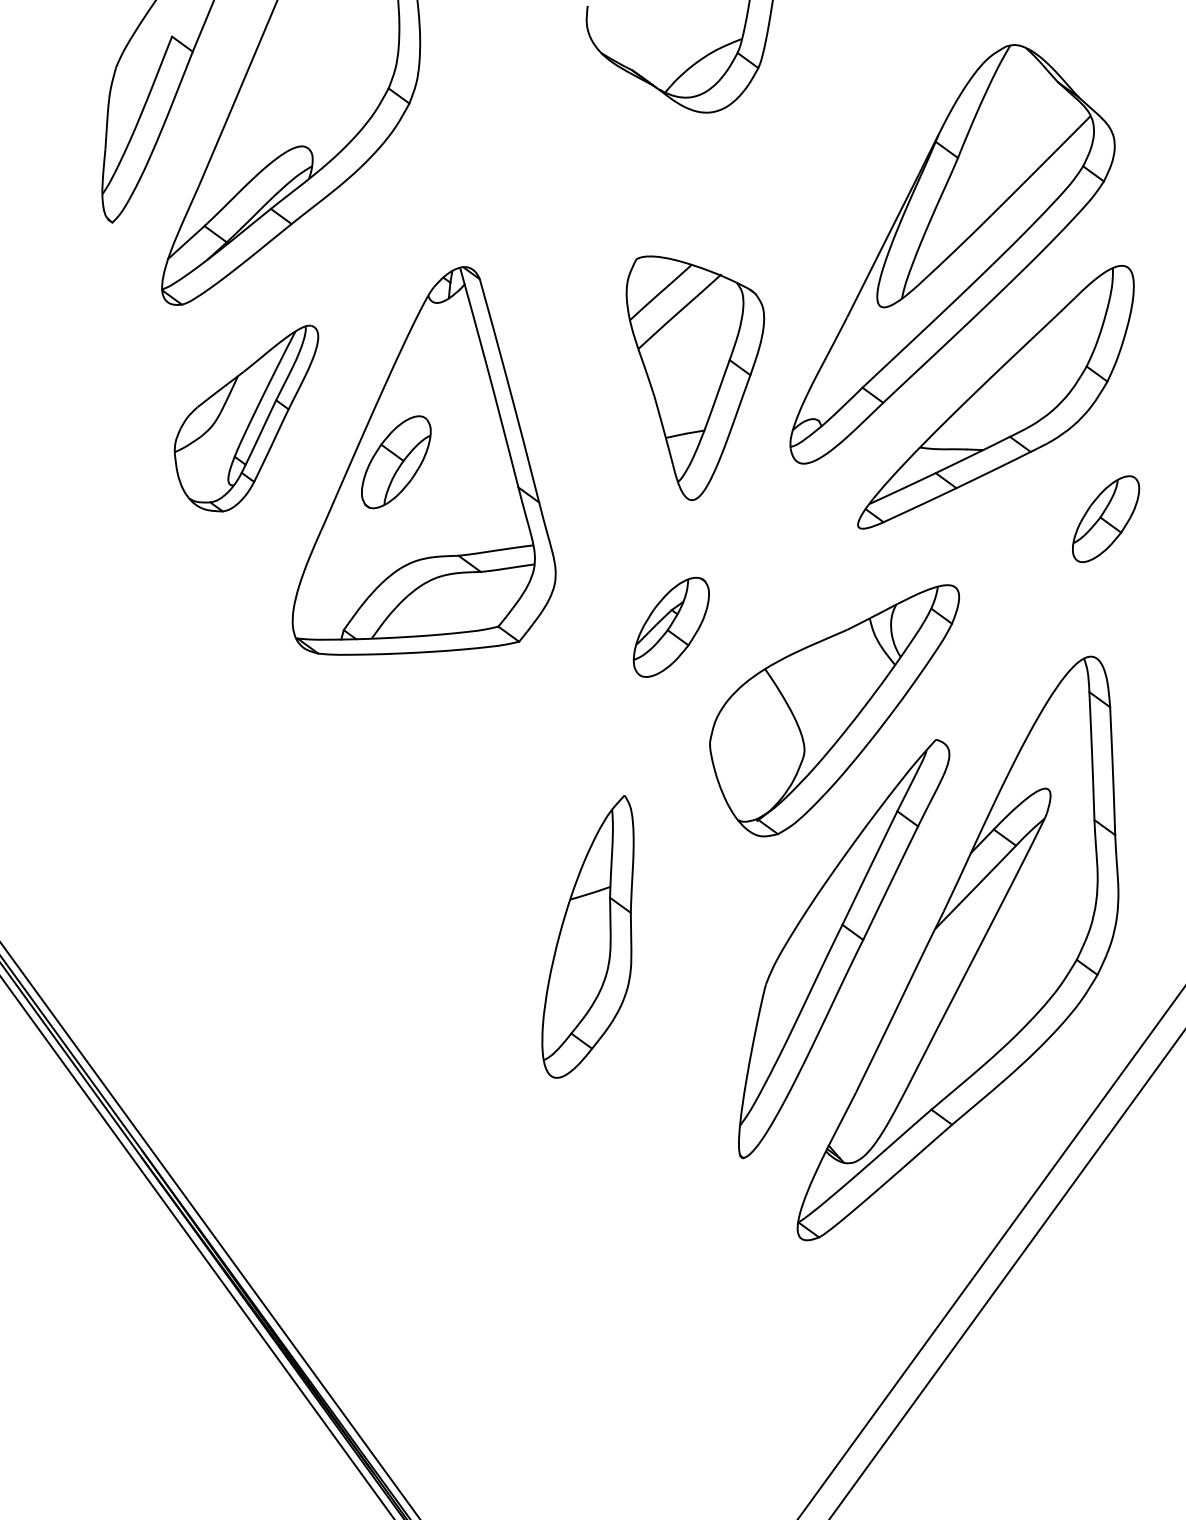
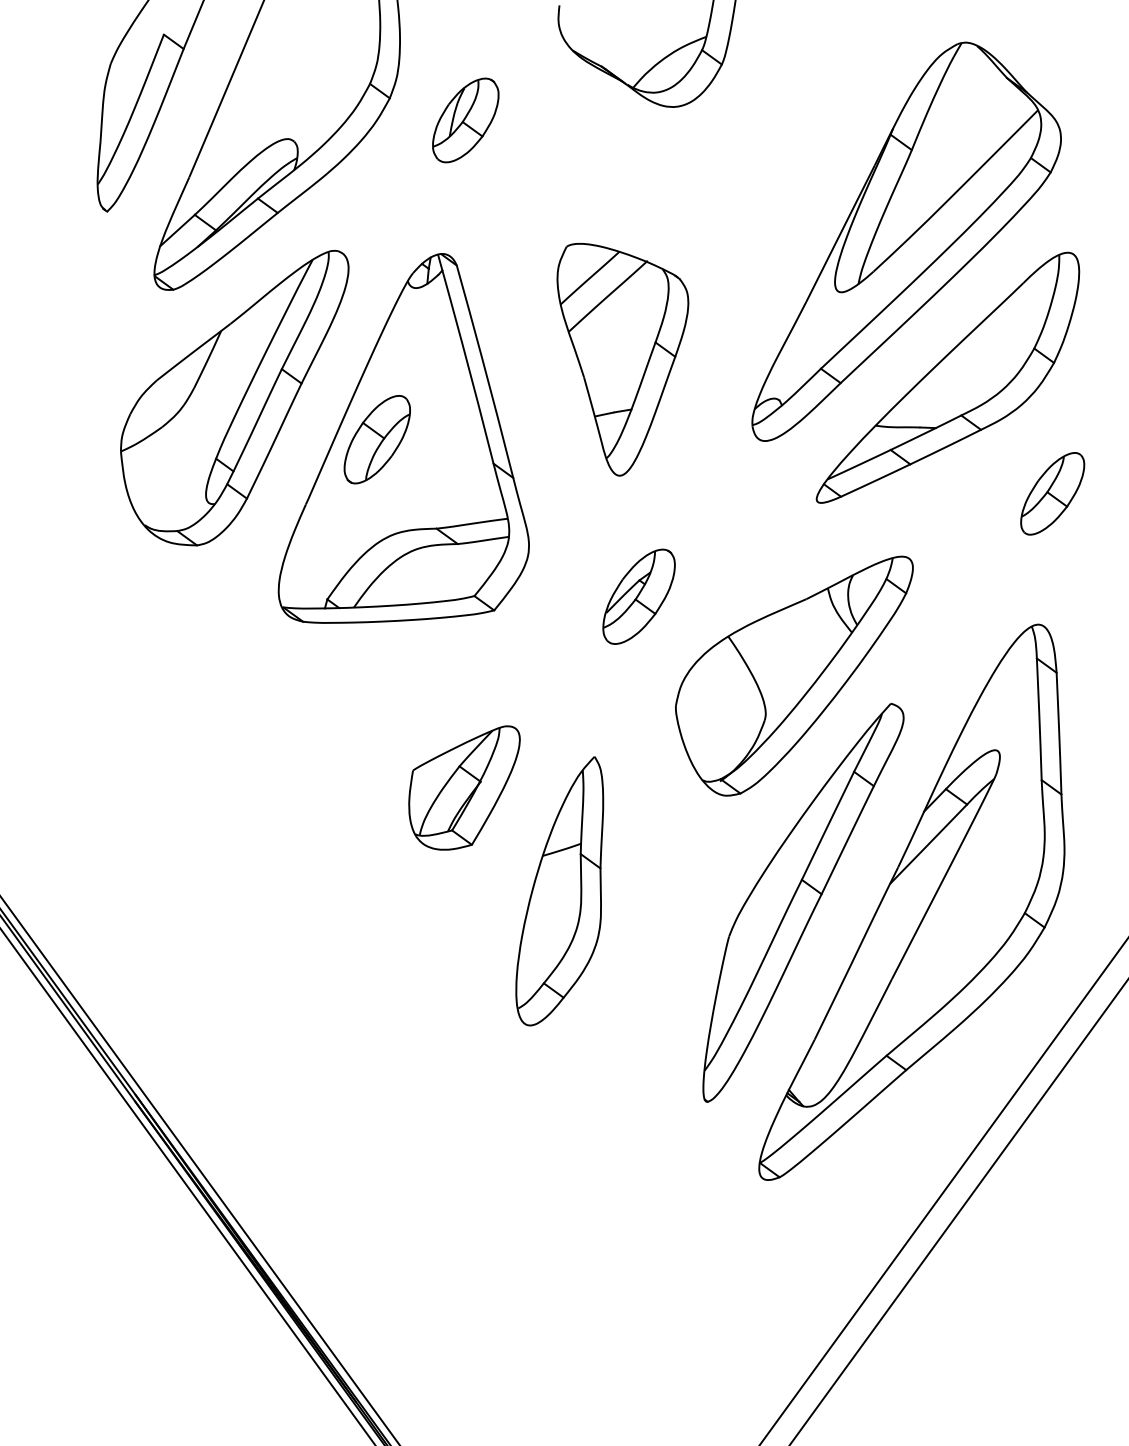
part: (489, 126) -> (466, 120), added
part: (695, 378) -> (623, 359), moved
part: (246, 418) -> (234, 398), size x1.67
part: (487, 828) -> (464, 788), added

